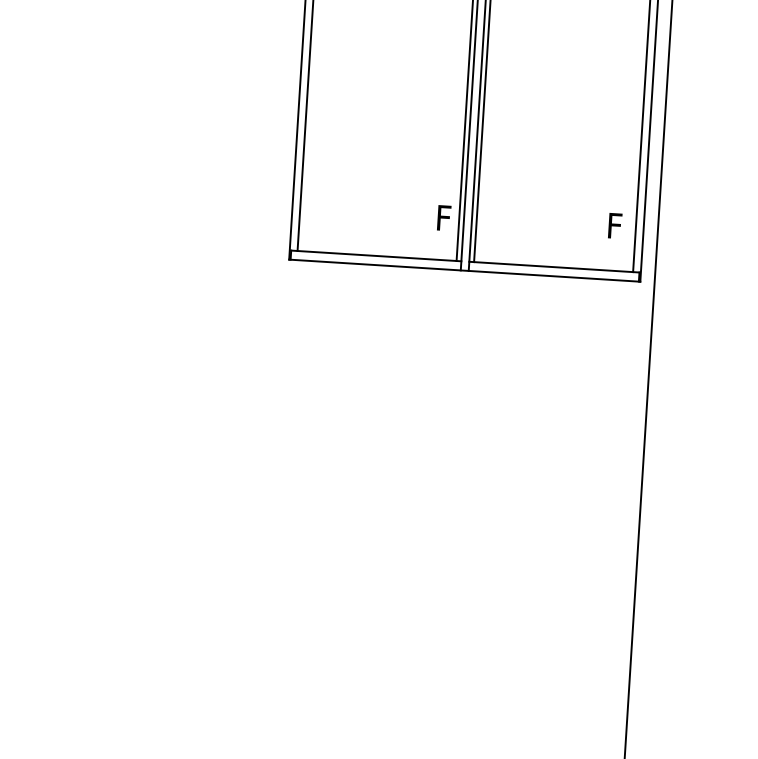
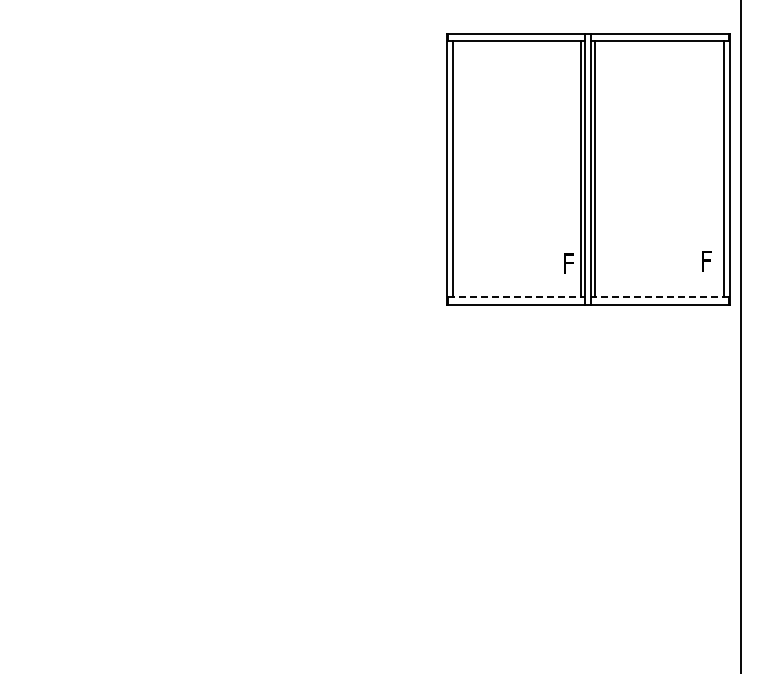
line: (376, 256) -> (516, 297), solid -> dashed
line: (554, 267) -> (660, 297), solid -> dashed

